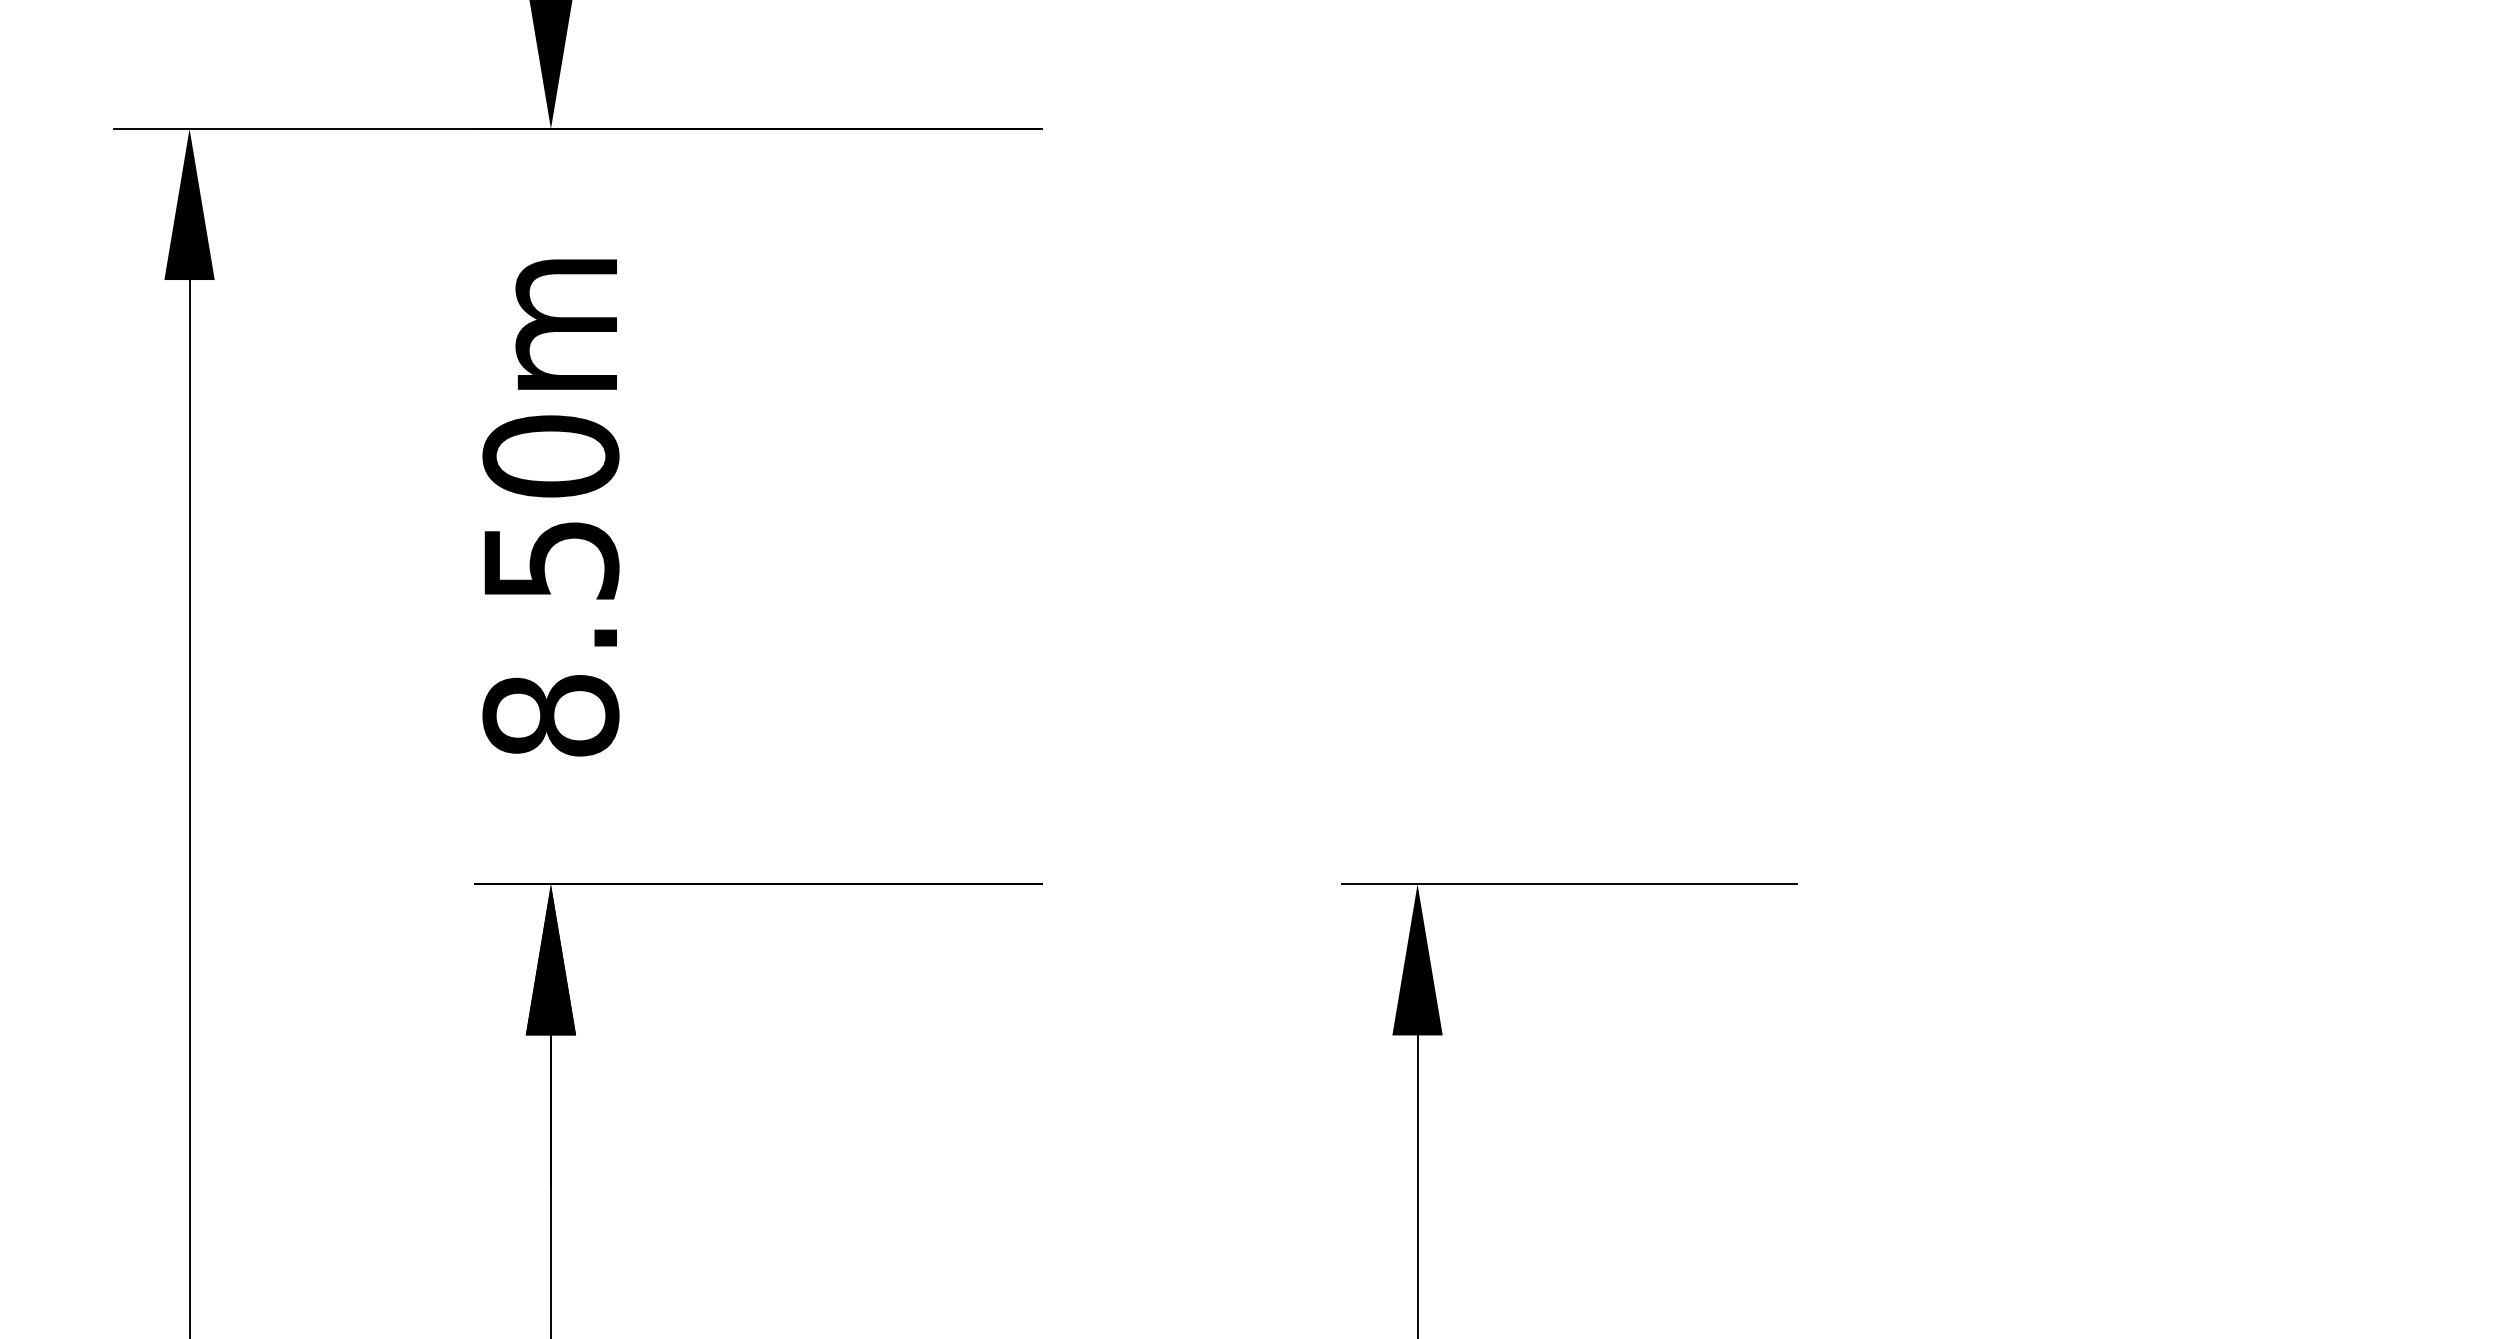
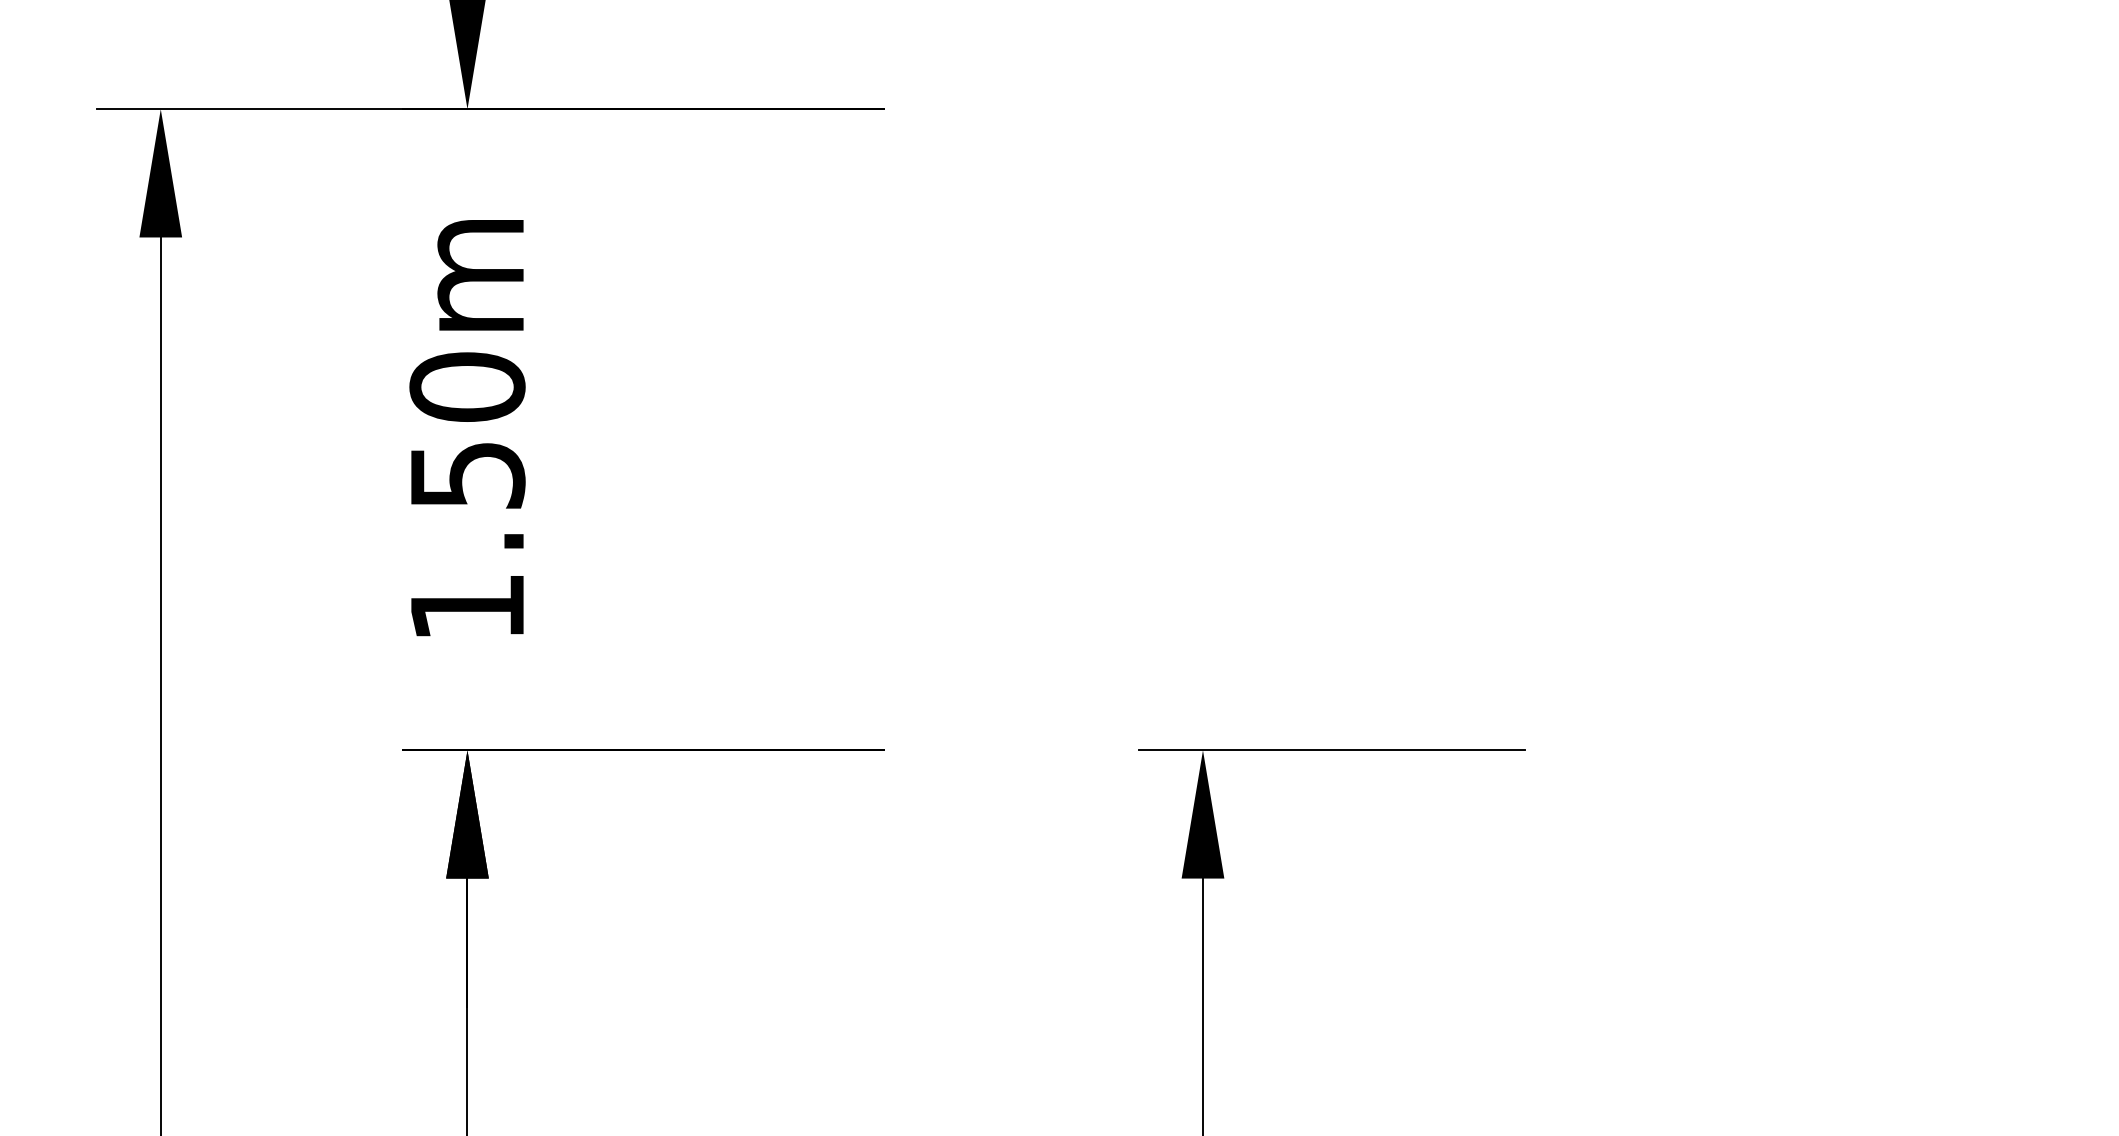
text: (550, 715) -> (467, 607), 8.50m -> 1.50m

